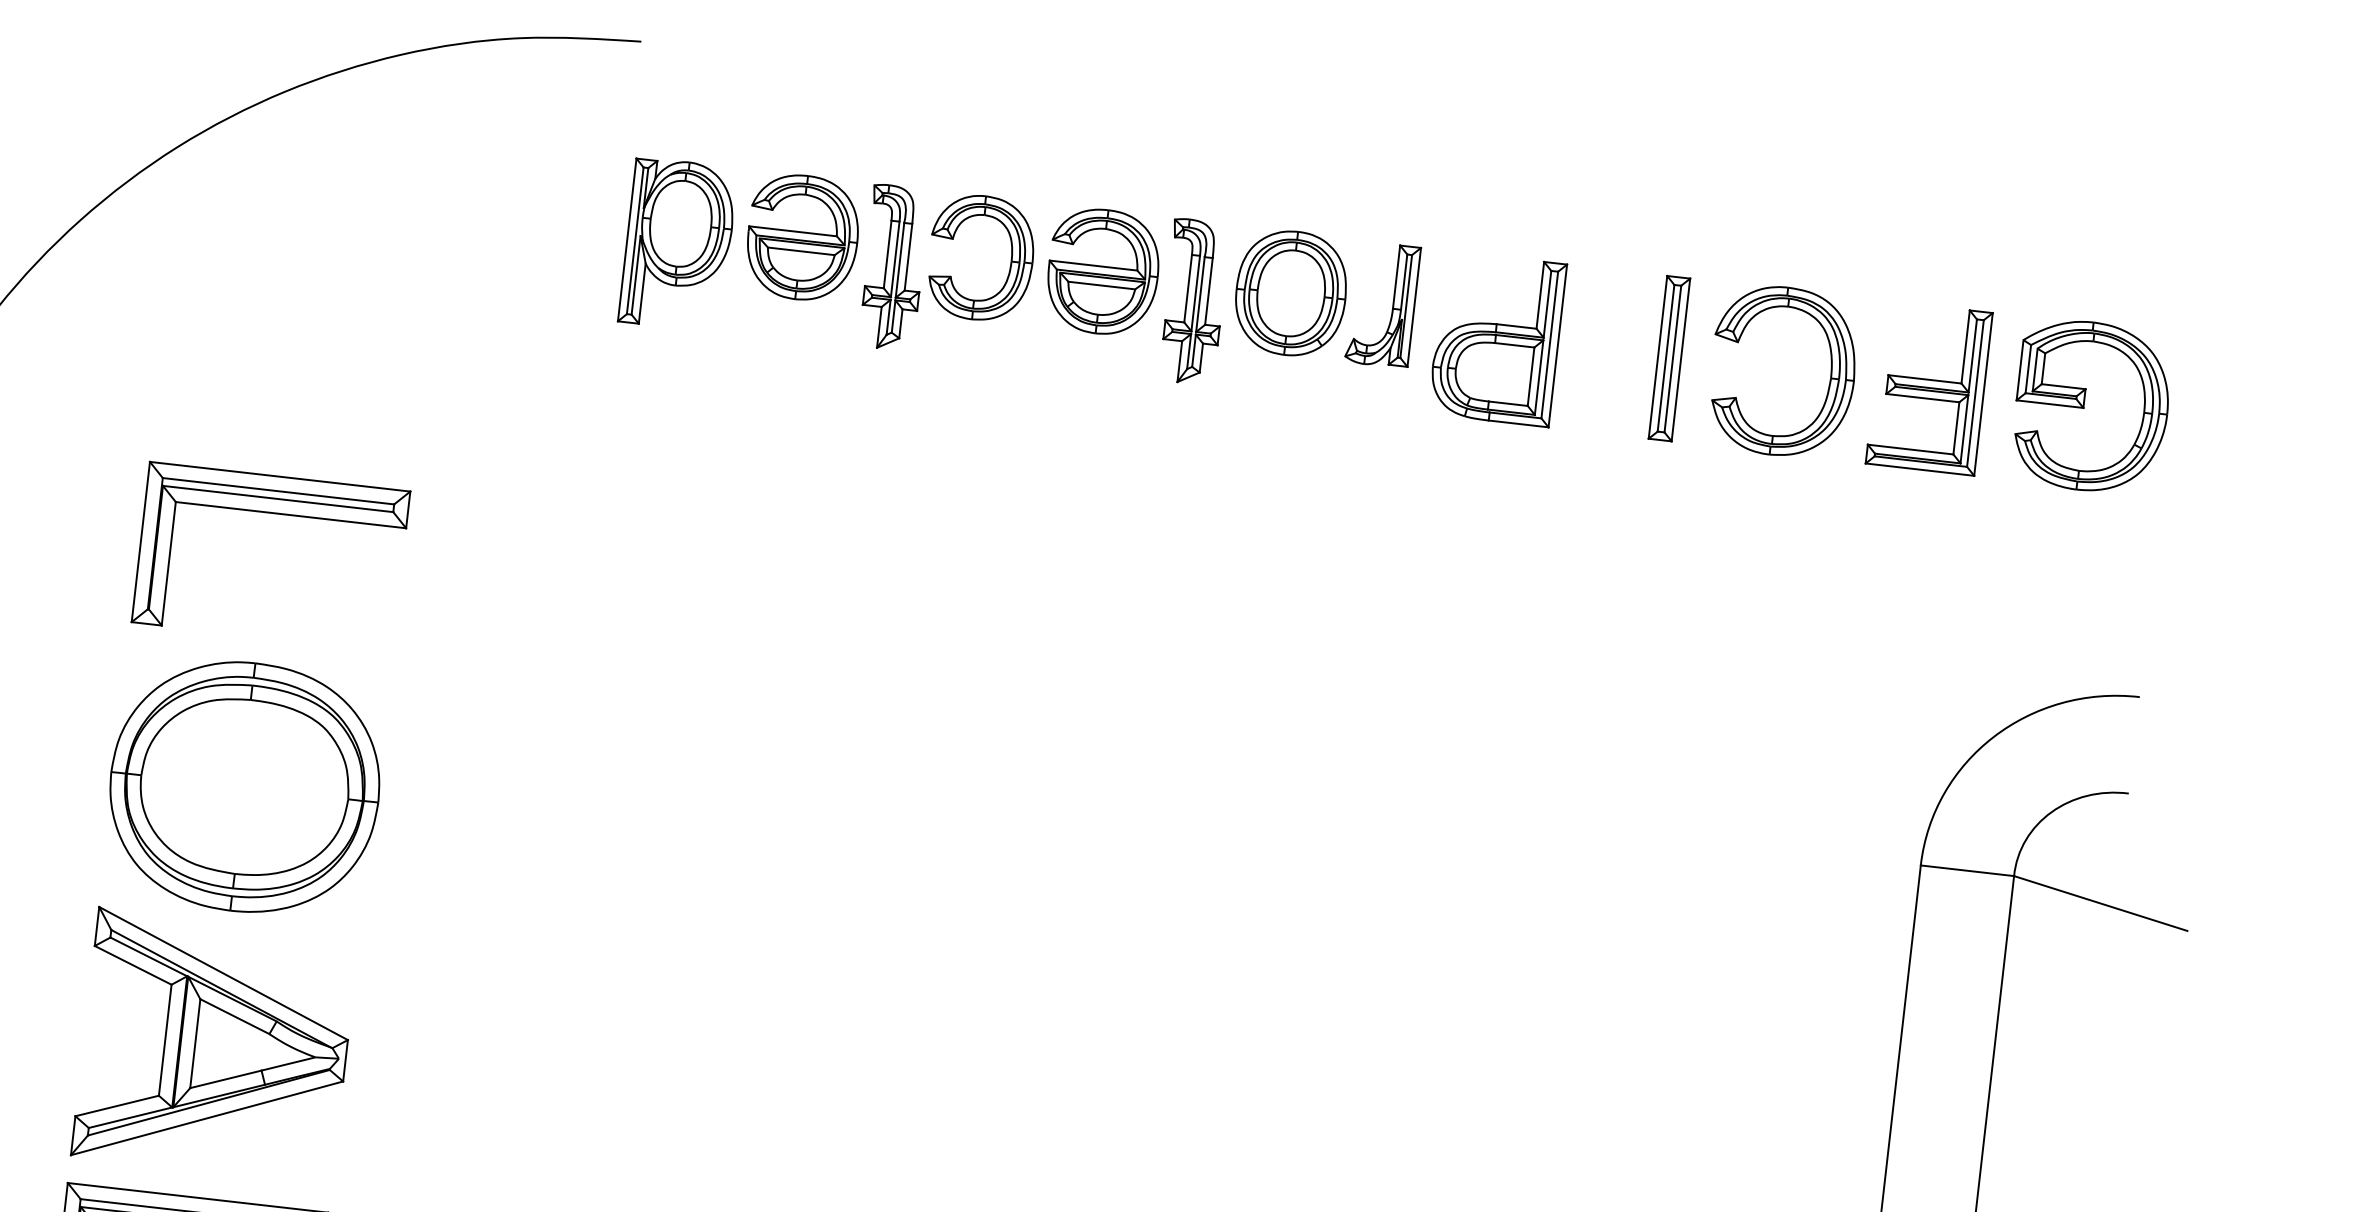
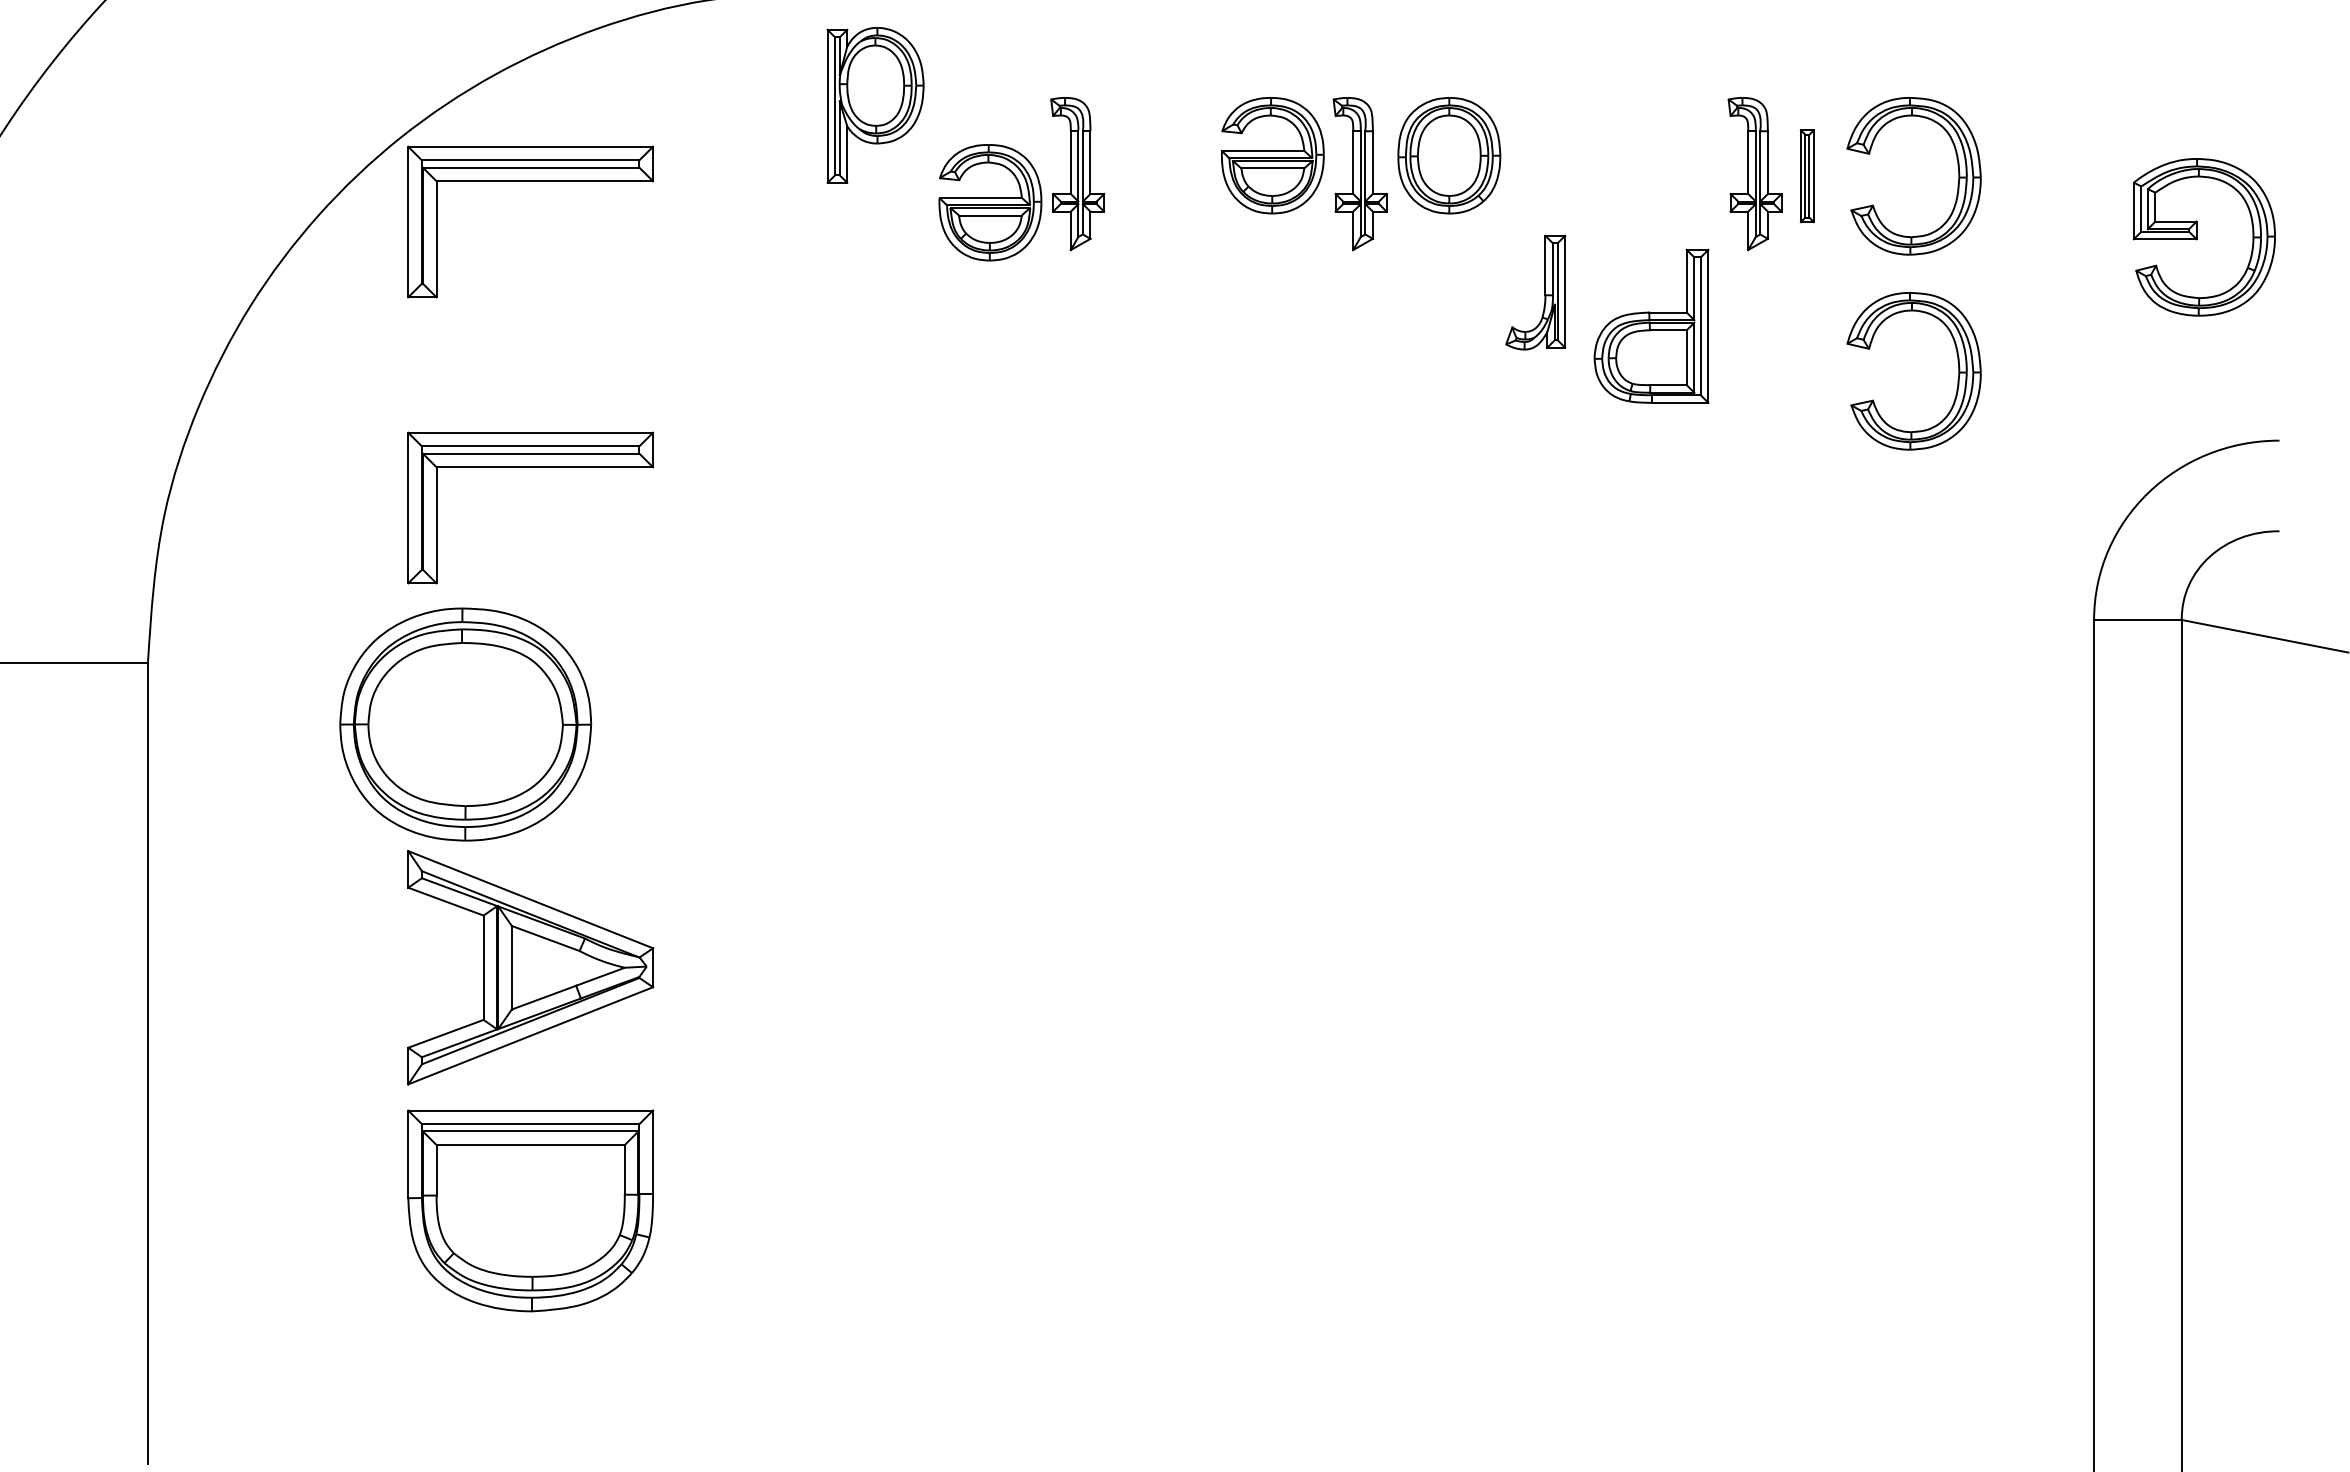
part: (310, 209) -> (530, 181), added
part: (802, 237) -> (990, 202), moved
part: (678, 244) -> (875, 105), moved
part: (1010, 261) -> (1185, 155), removed
part: (1392, 305) -> (1544, 292), moved
part: (1497, 338) -> (1651, 325), moved
part: (1613, 350) -> (1754, 174), added
part: (1669, 357) -> (1807, 175), size x0.6
part: (1929, 387) -> (2051, 175), removed
part: (2090, 406) -> (2203, 237), moved
part: (1804, 593) -> (1957, 379), added
part: (244, 787) -> (465, 724), moved

